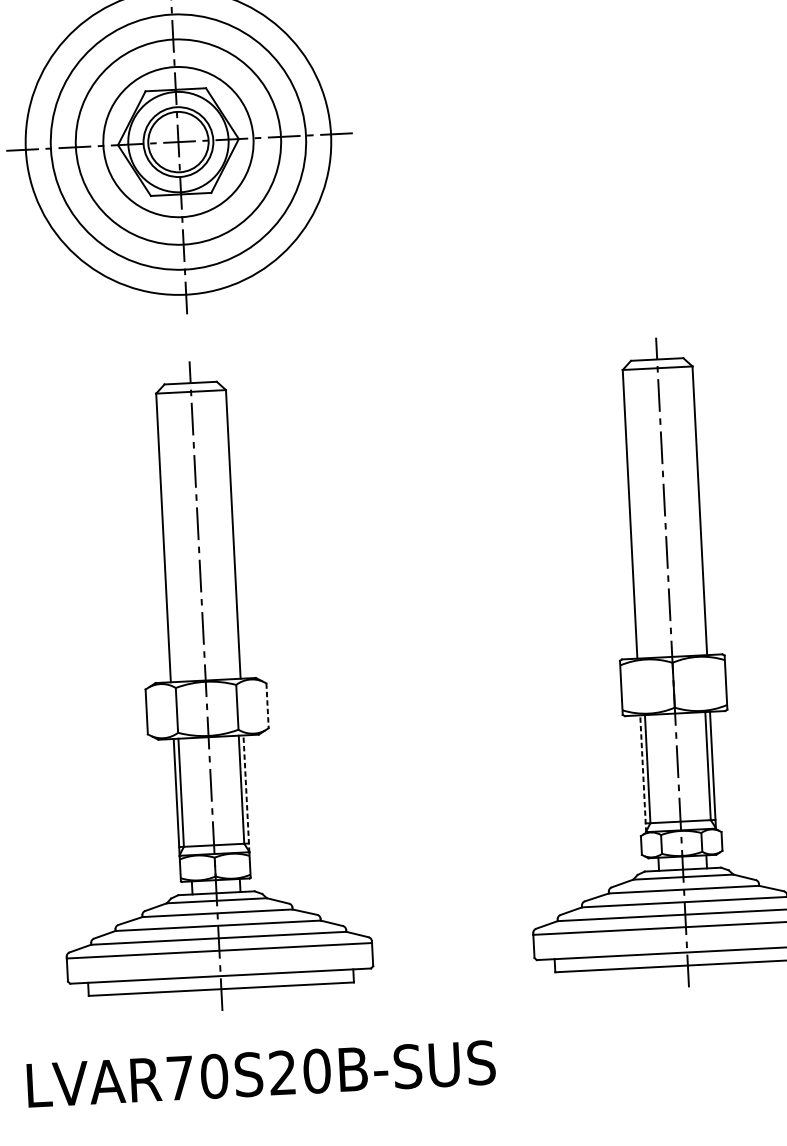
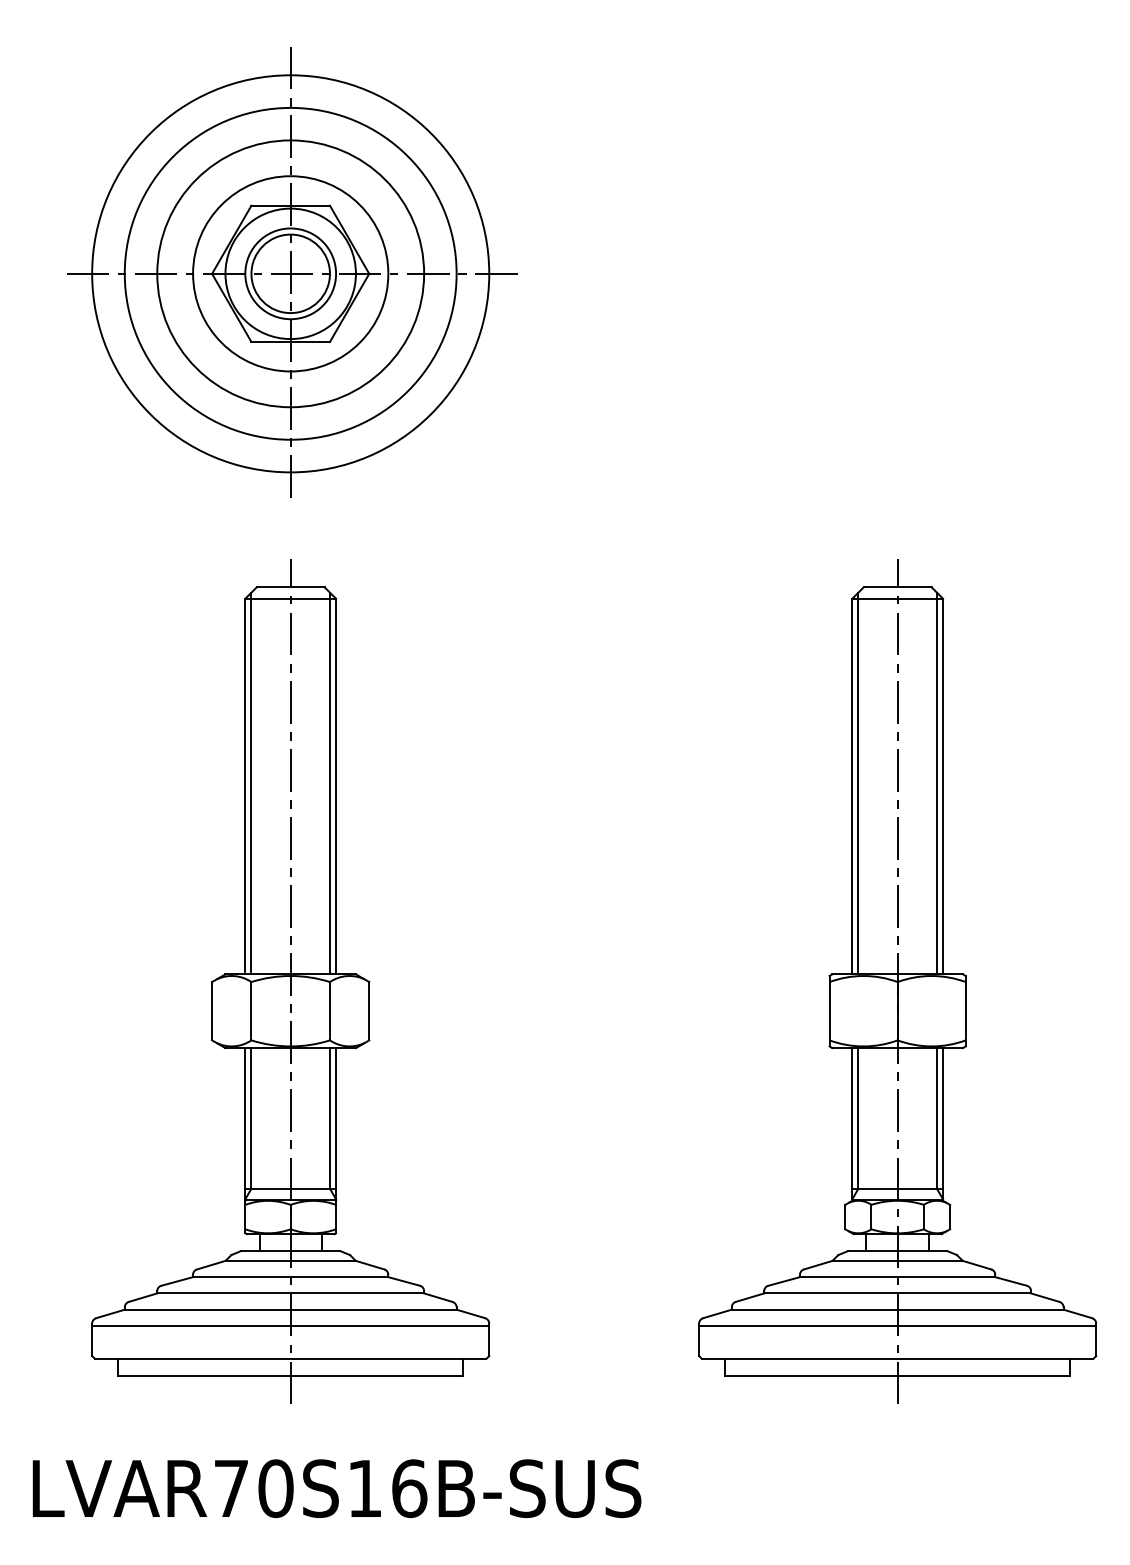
line: (694, 508) -> (936, 783), added
line: (634, 511) -> (858, 783), added
line: (228, 532) -> (329, 783), added
line: (168, 535) -> (251, 783), added
line: (267, 706) -> (369, 1011), dashed -> solid
line: (643, 773) -> (852, 1123), dashed -> solid
line: (246, 793) -> (336, 1123), dashed -> solid
text: (300, 1071) -> (387, 1488), LVAR70S20B-SUS -> LVAR70S16B-SUS

